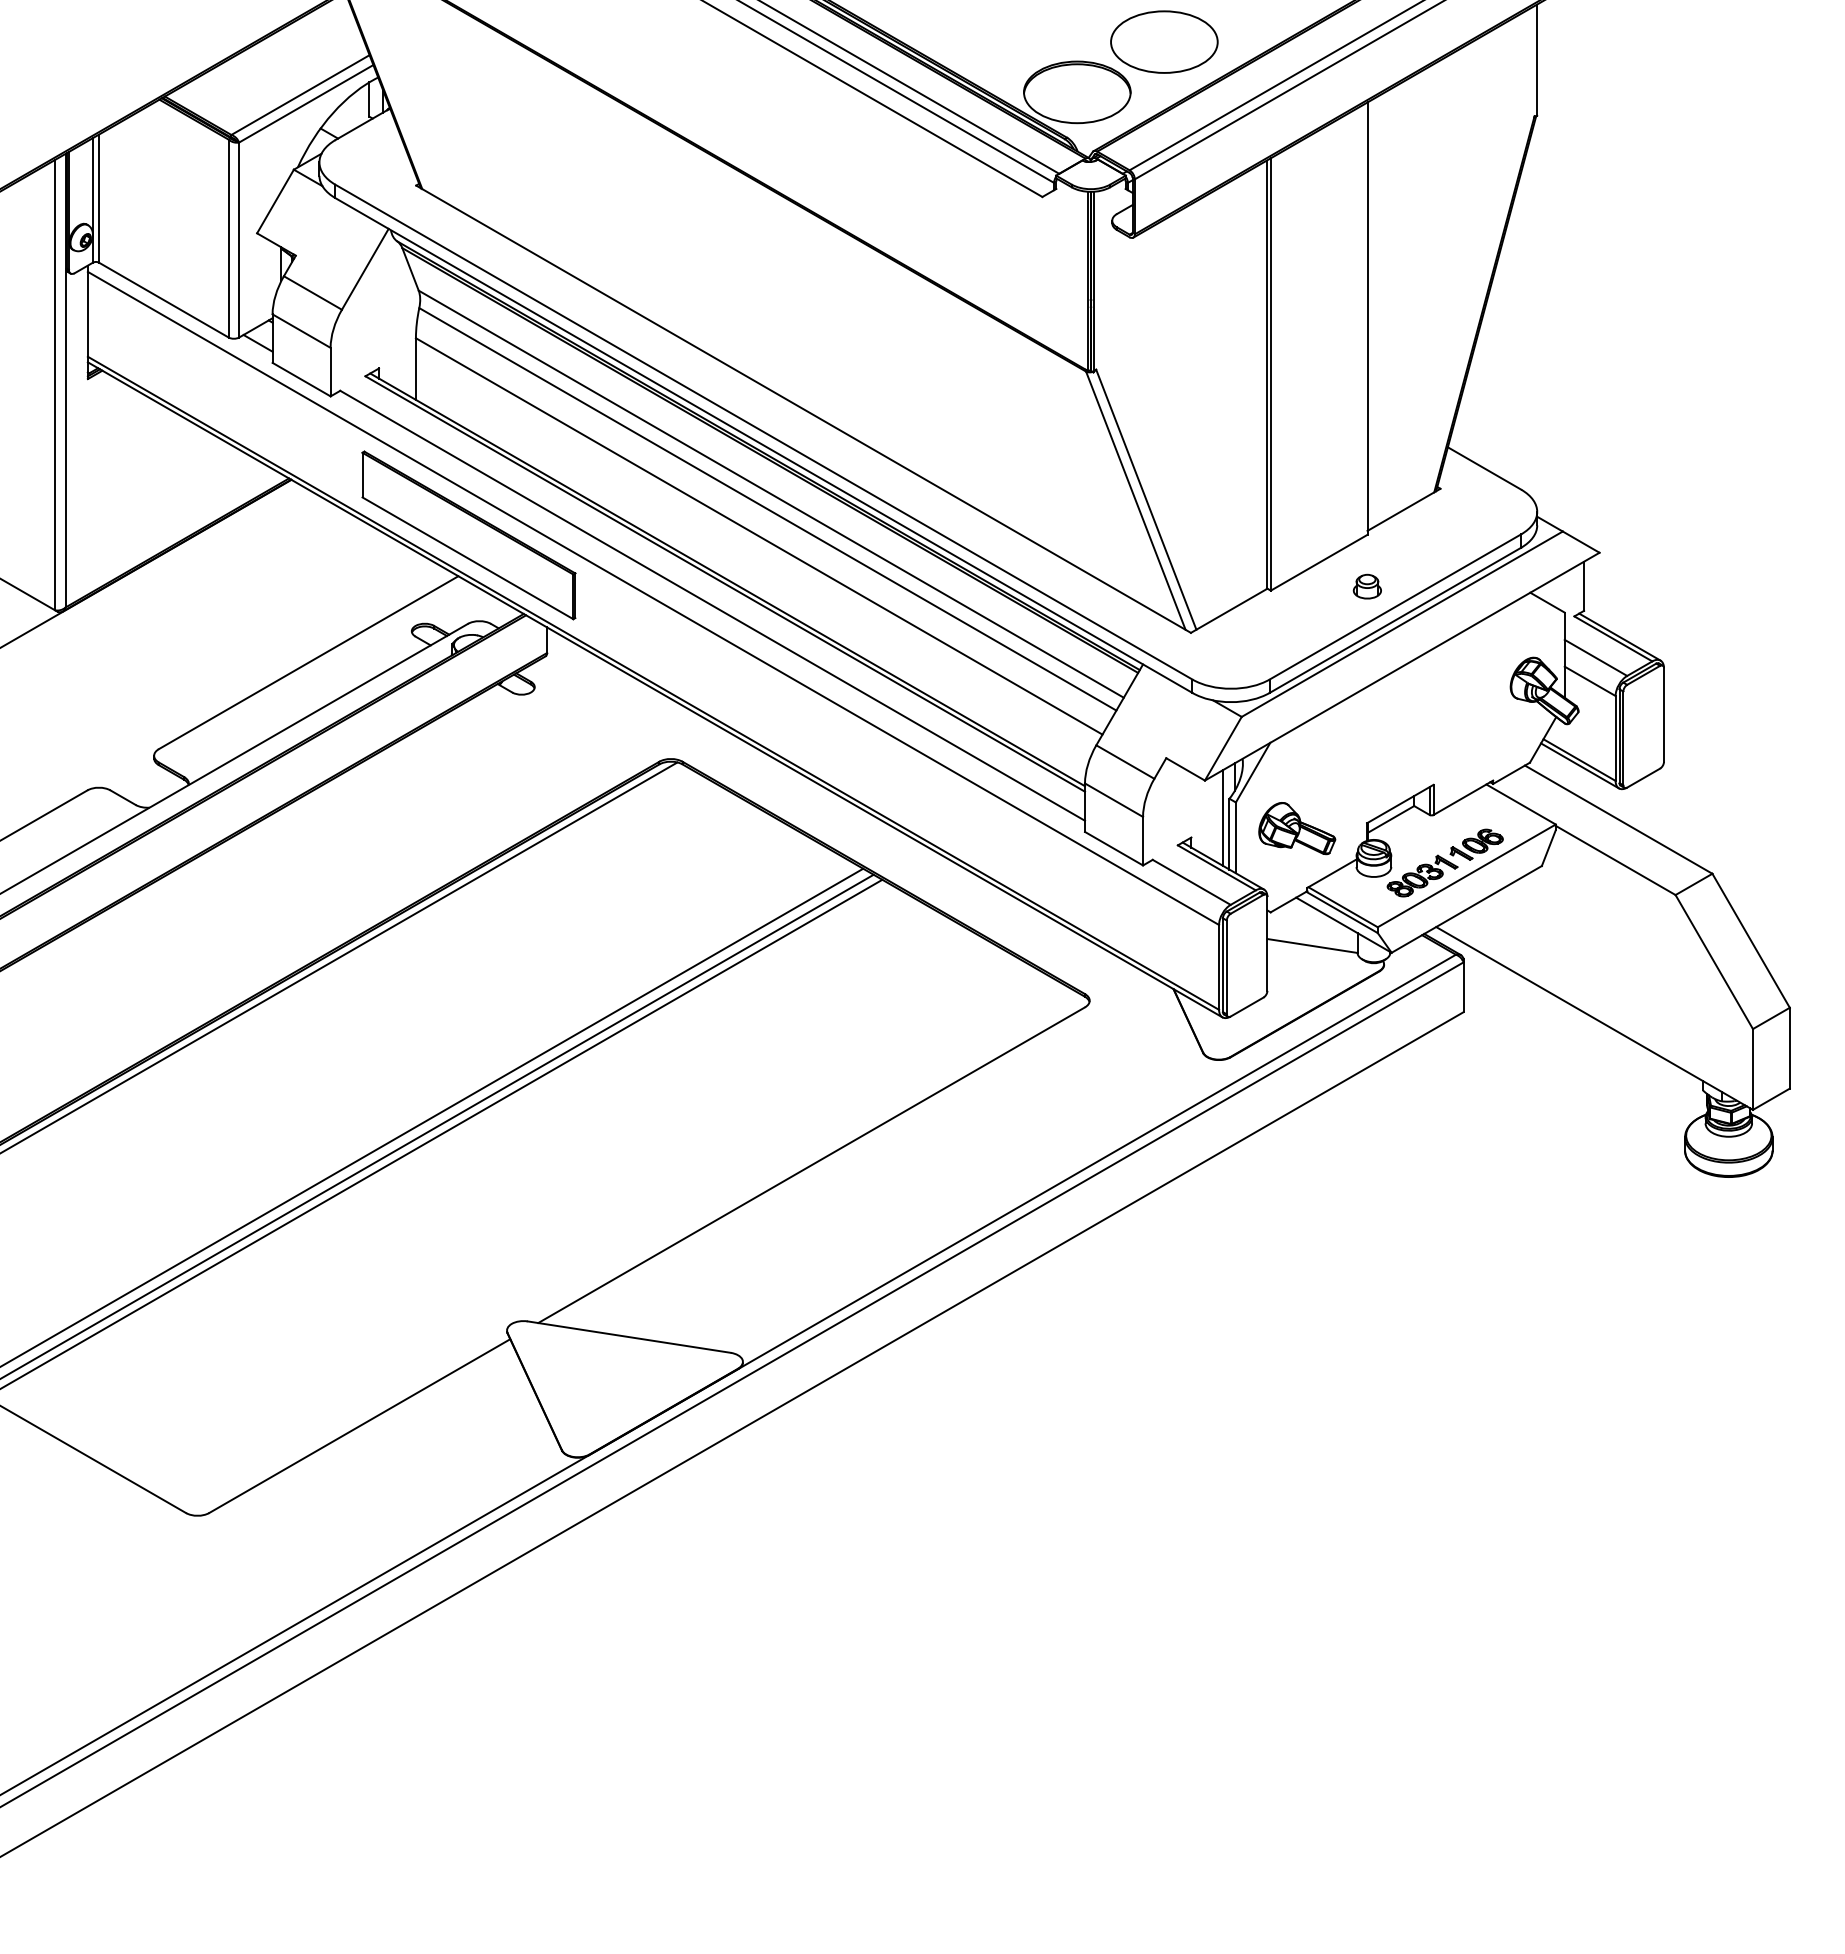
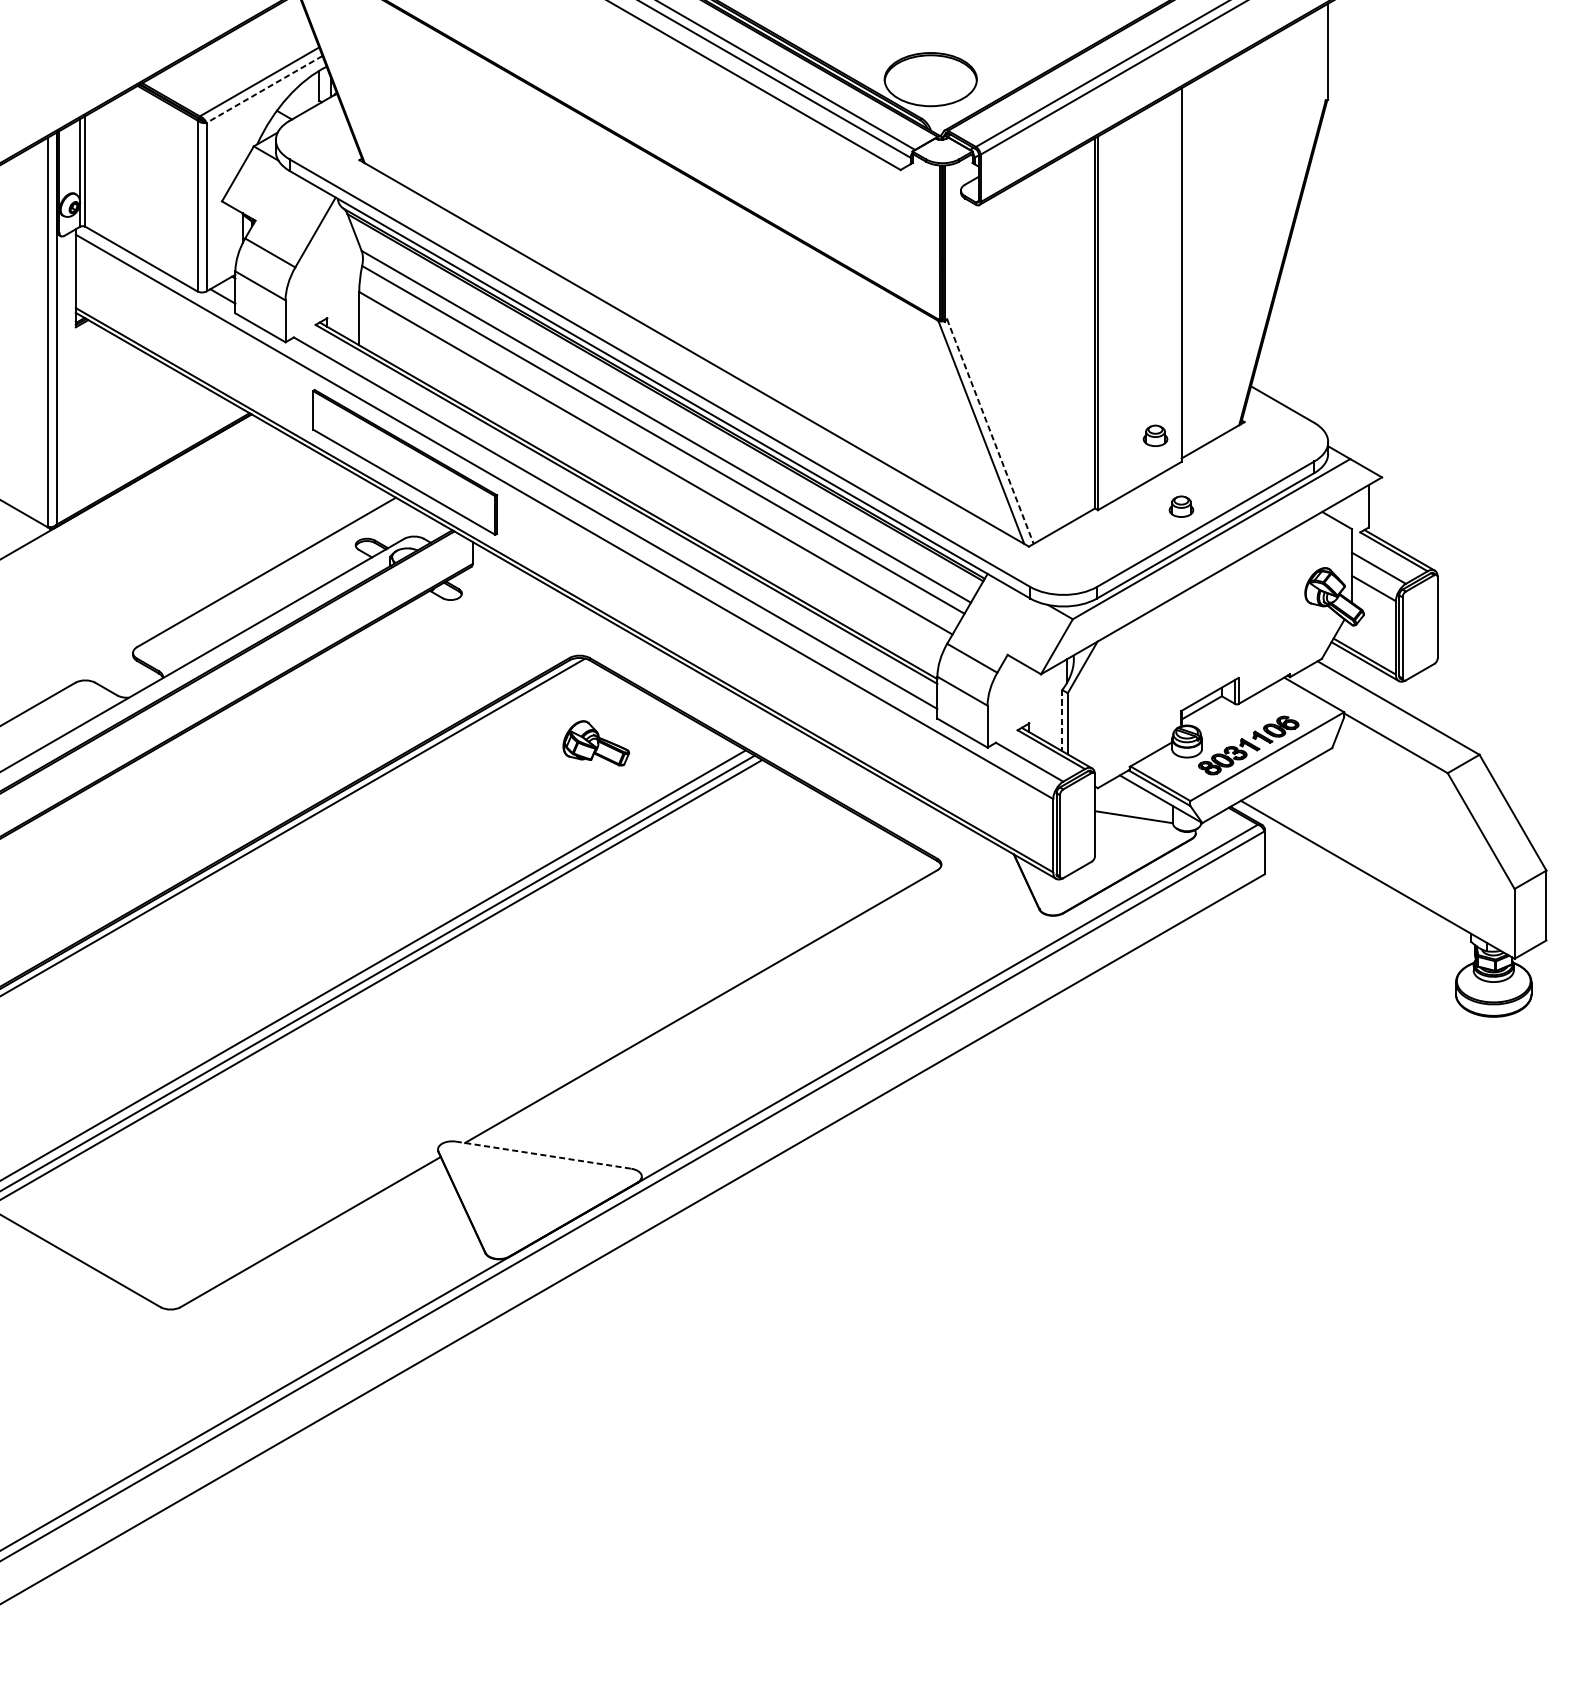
part: (1164, 41) -> (1006, 35), removed
line: (305, 104) -> (263, 90), solid -> dashed
line: (1146, 500) -> (990, 432), solid -> dashed
part: (1336, 504) -> (1154, 435), added
line: (1223, 817) -> (1057, 706), removed
part: (1297, 828) -> (596, 743), moved
line: (1229, 834) -> (1062, 720), solid -> dashed
line: (629, 1337) -> (543, 1155), solid -> dashed

